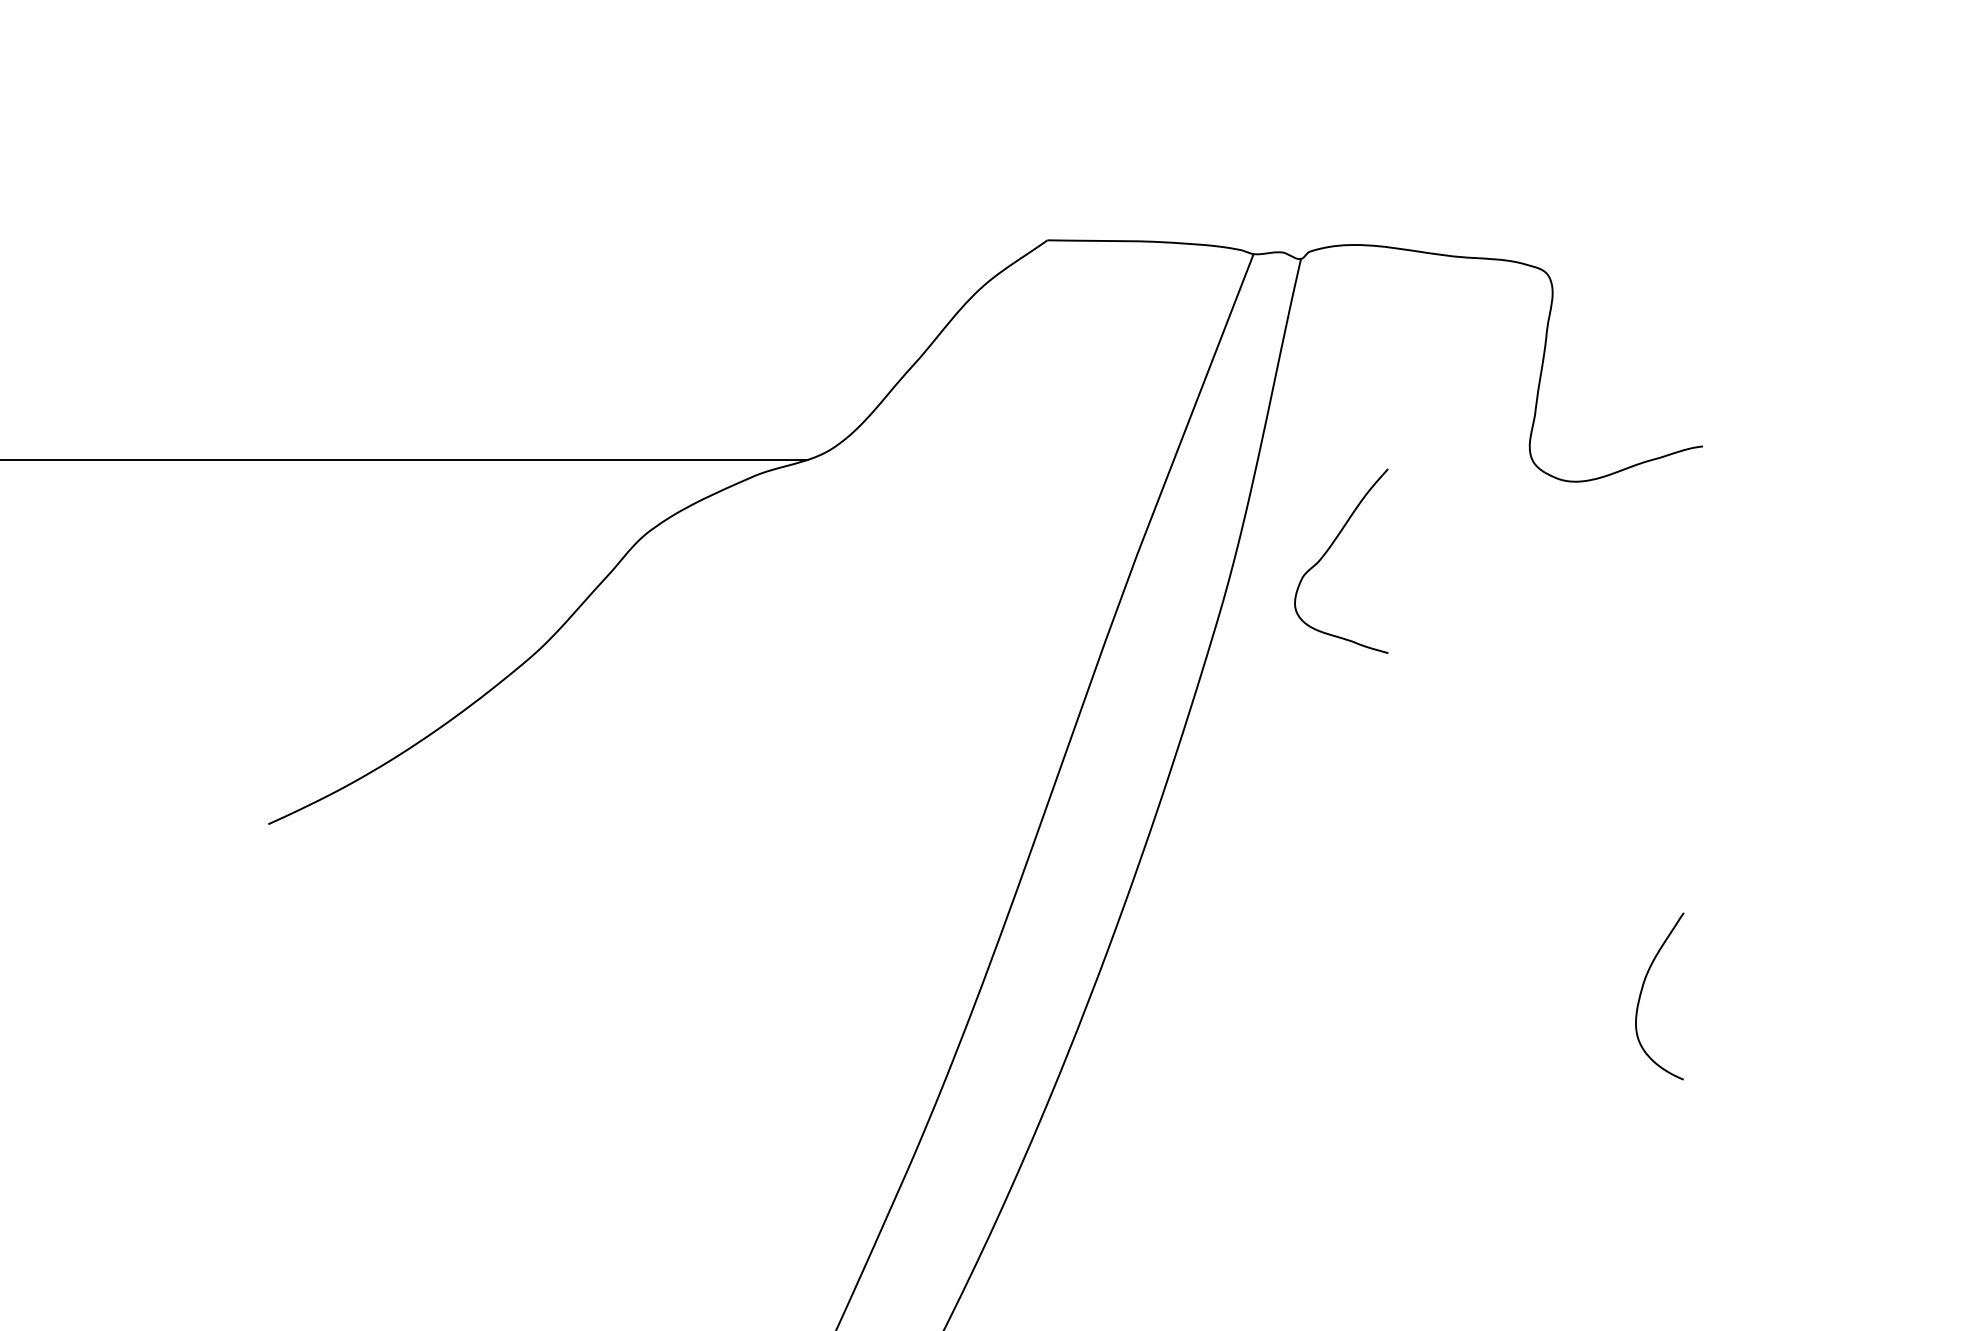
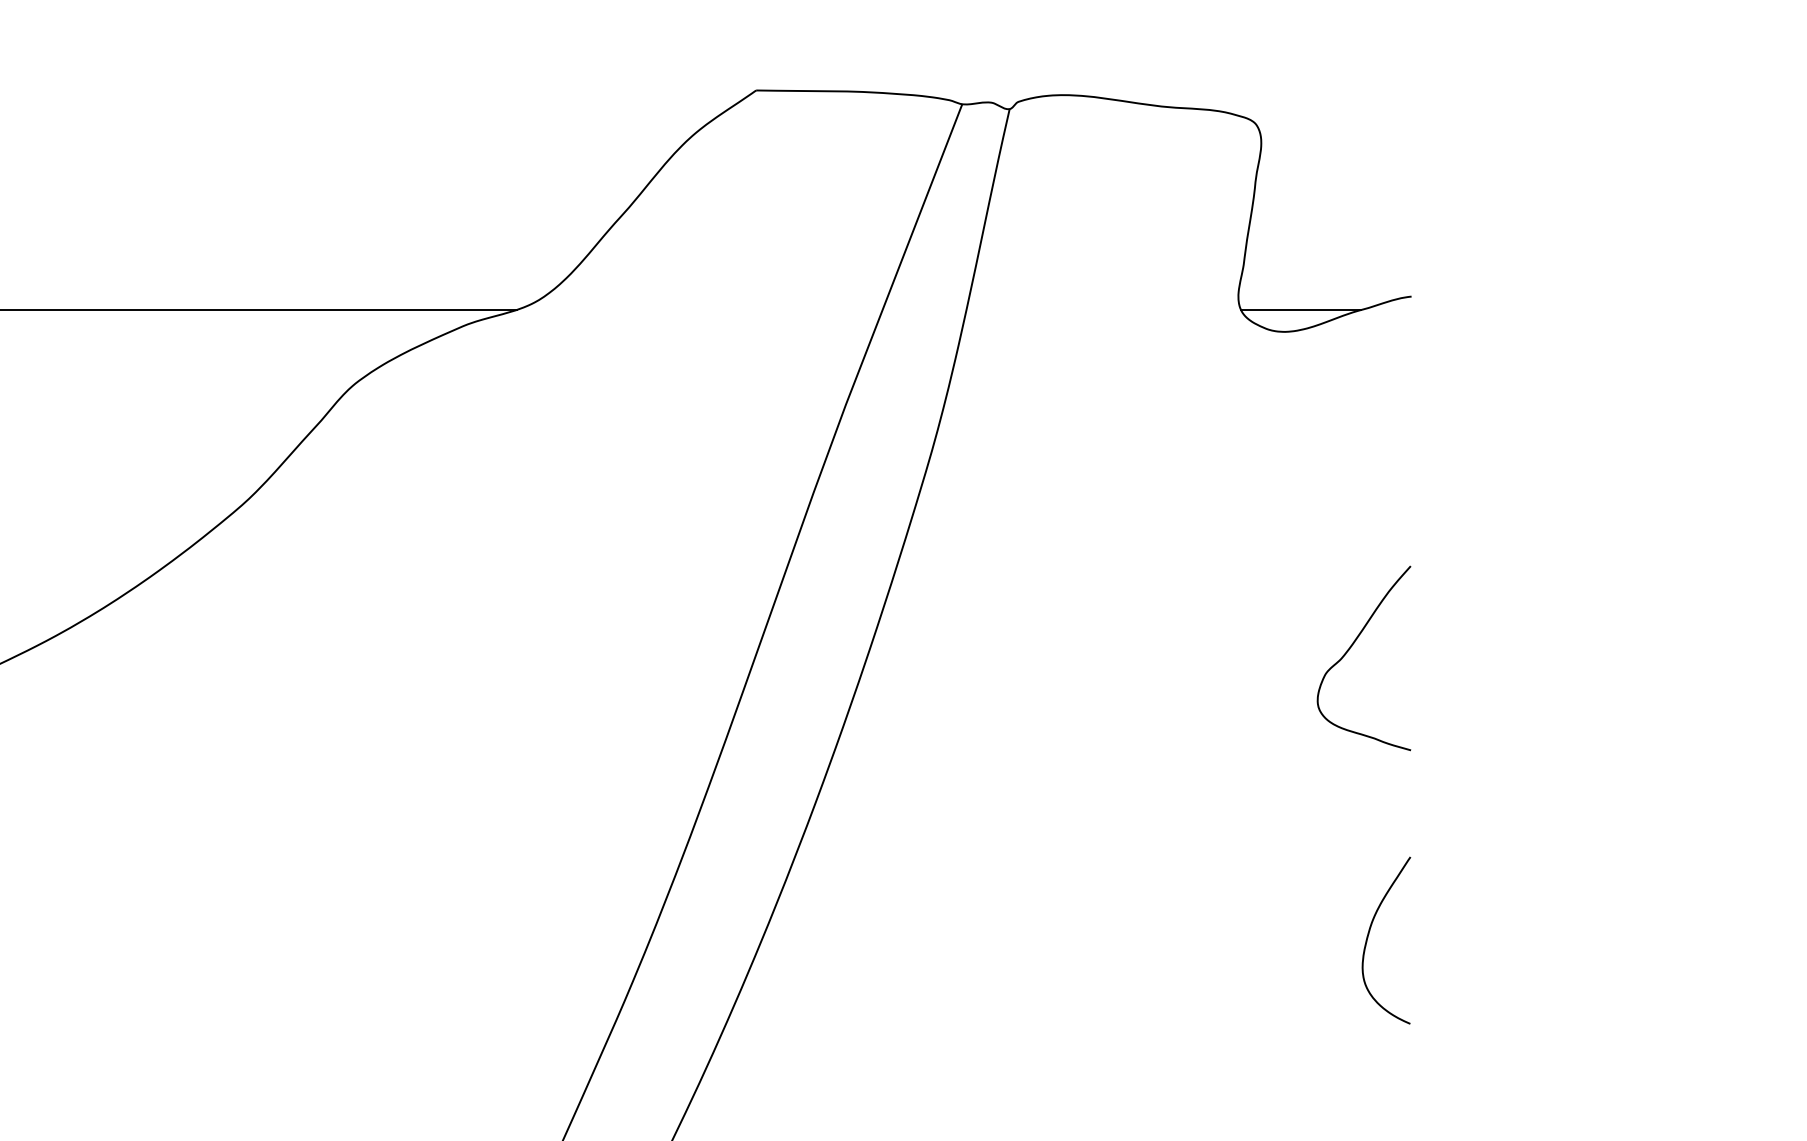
line: (1592, 459) -> (1301, 309), added
curve: (1327, 552) -> (1350, 649), moved
curve: (1642, 991) -> (1369, 935), moved

